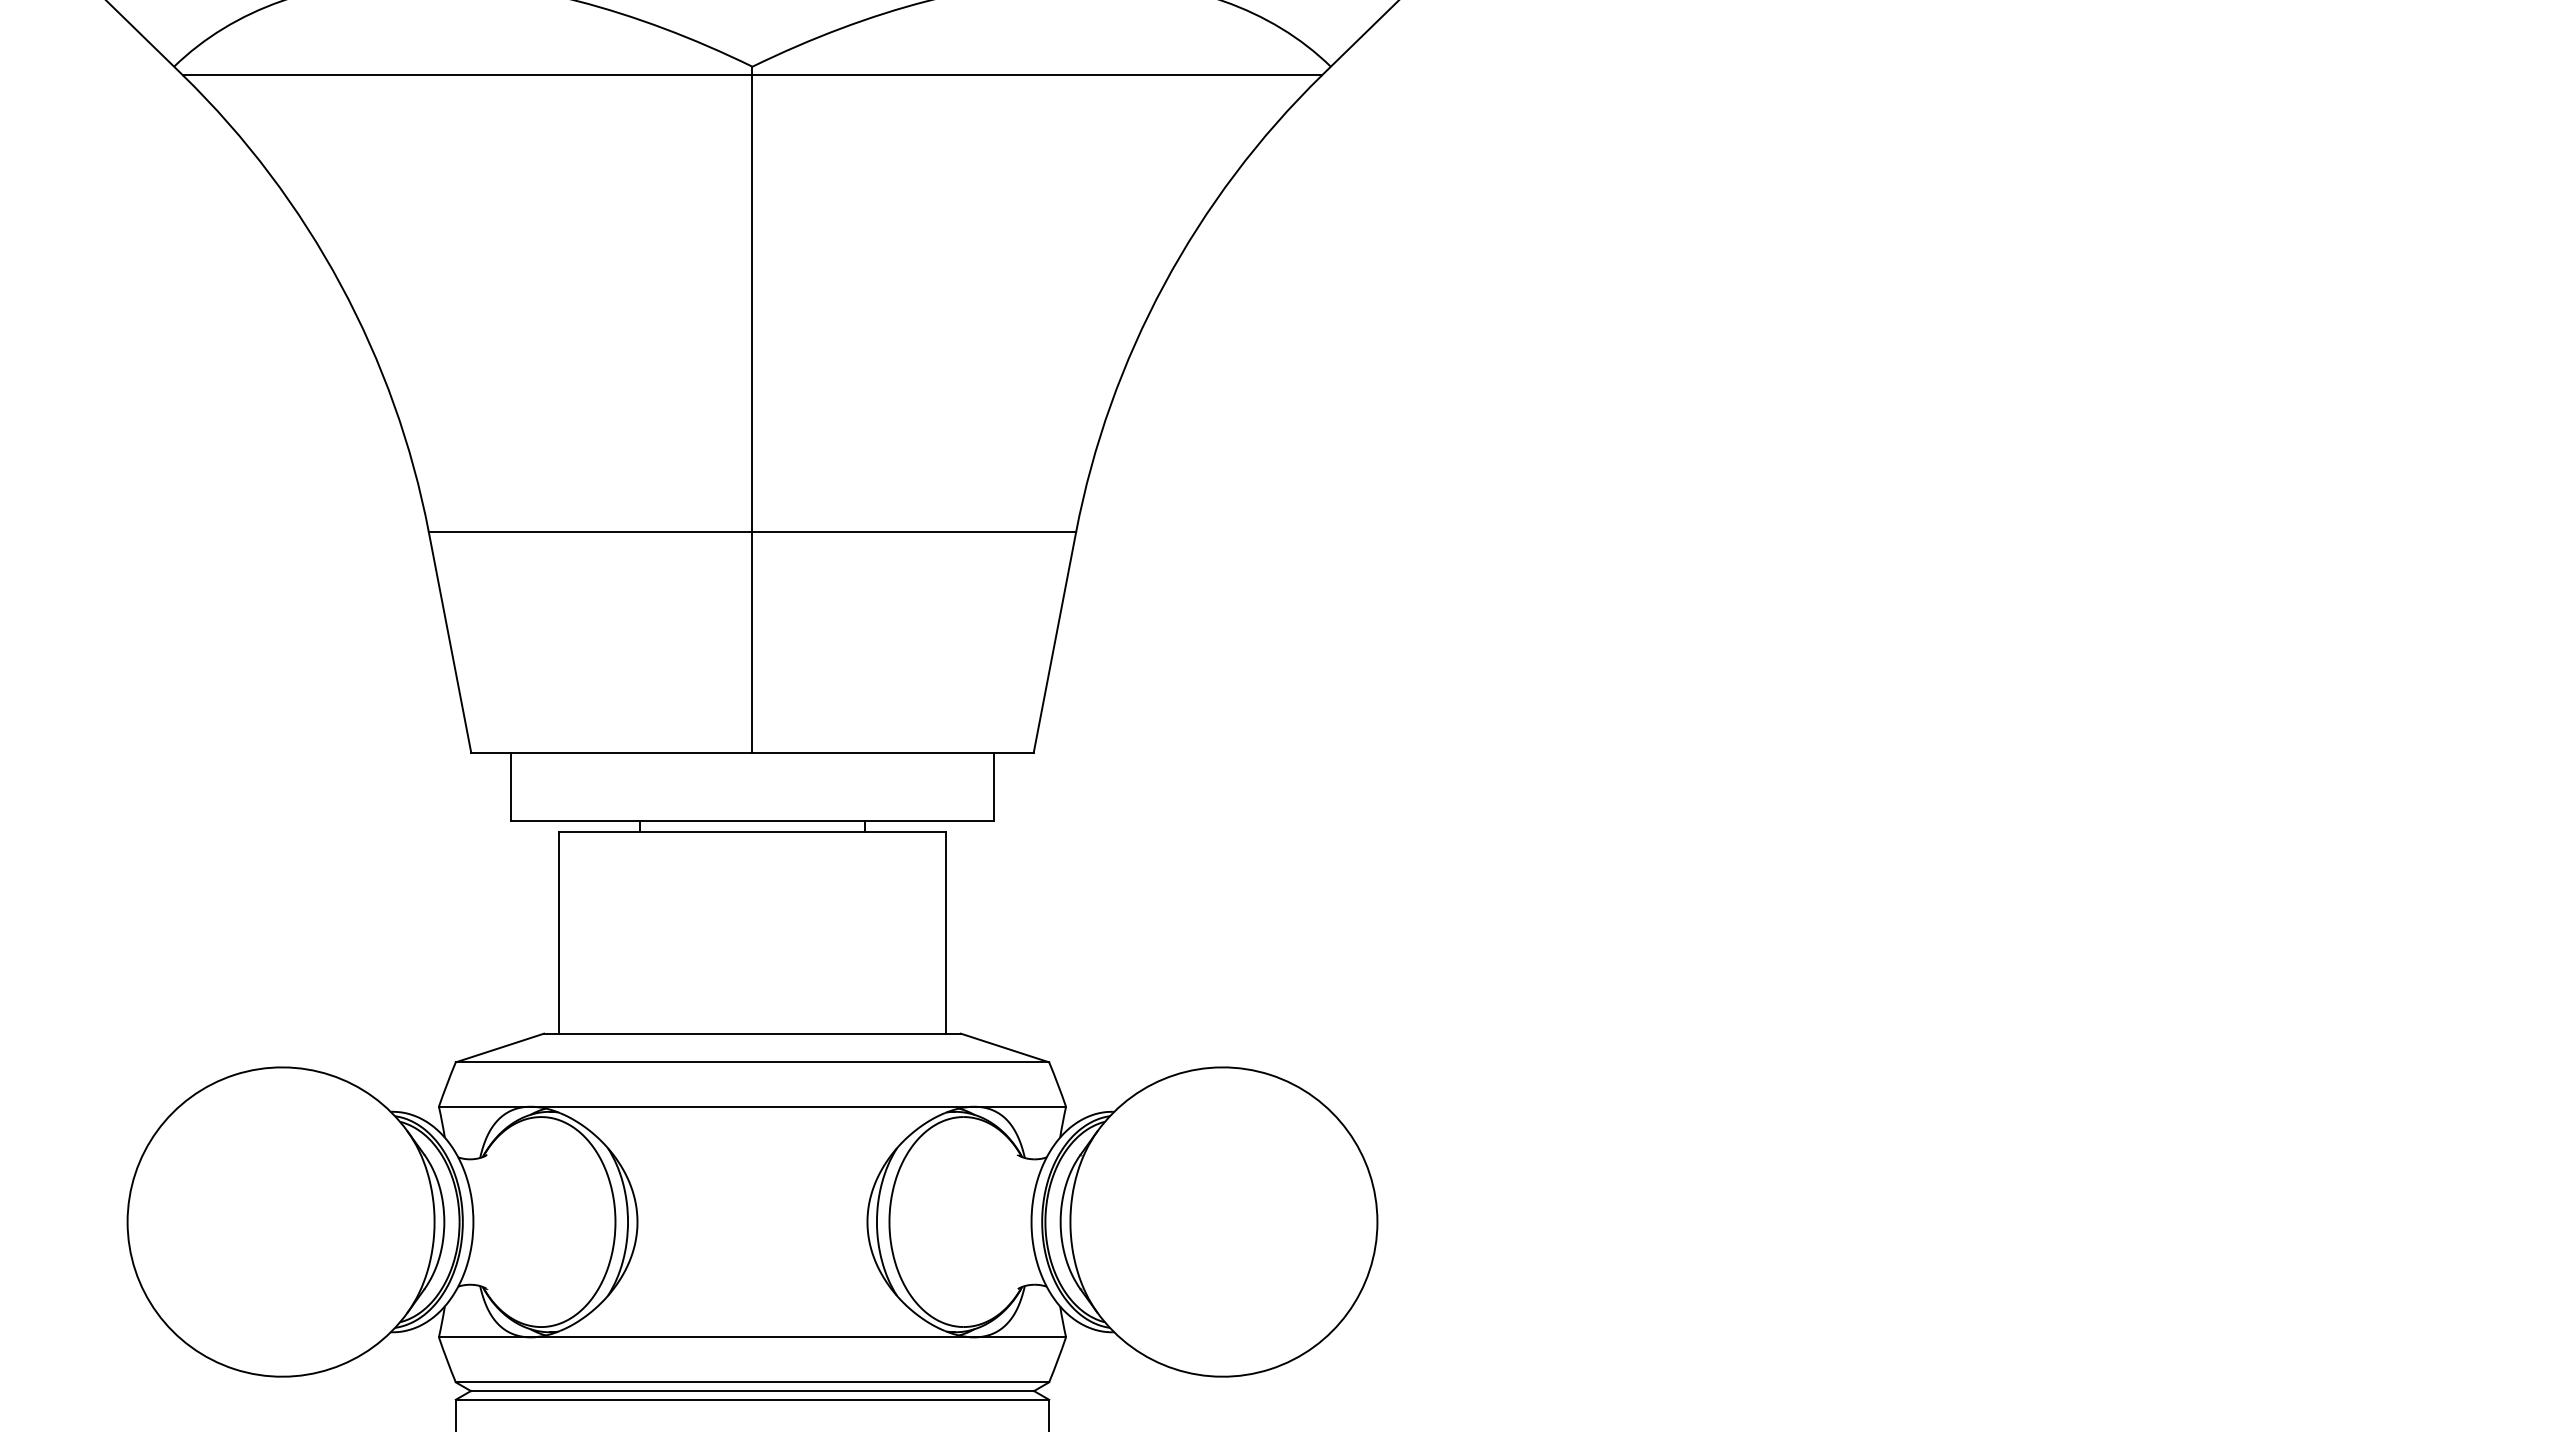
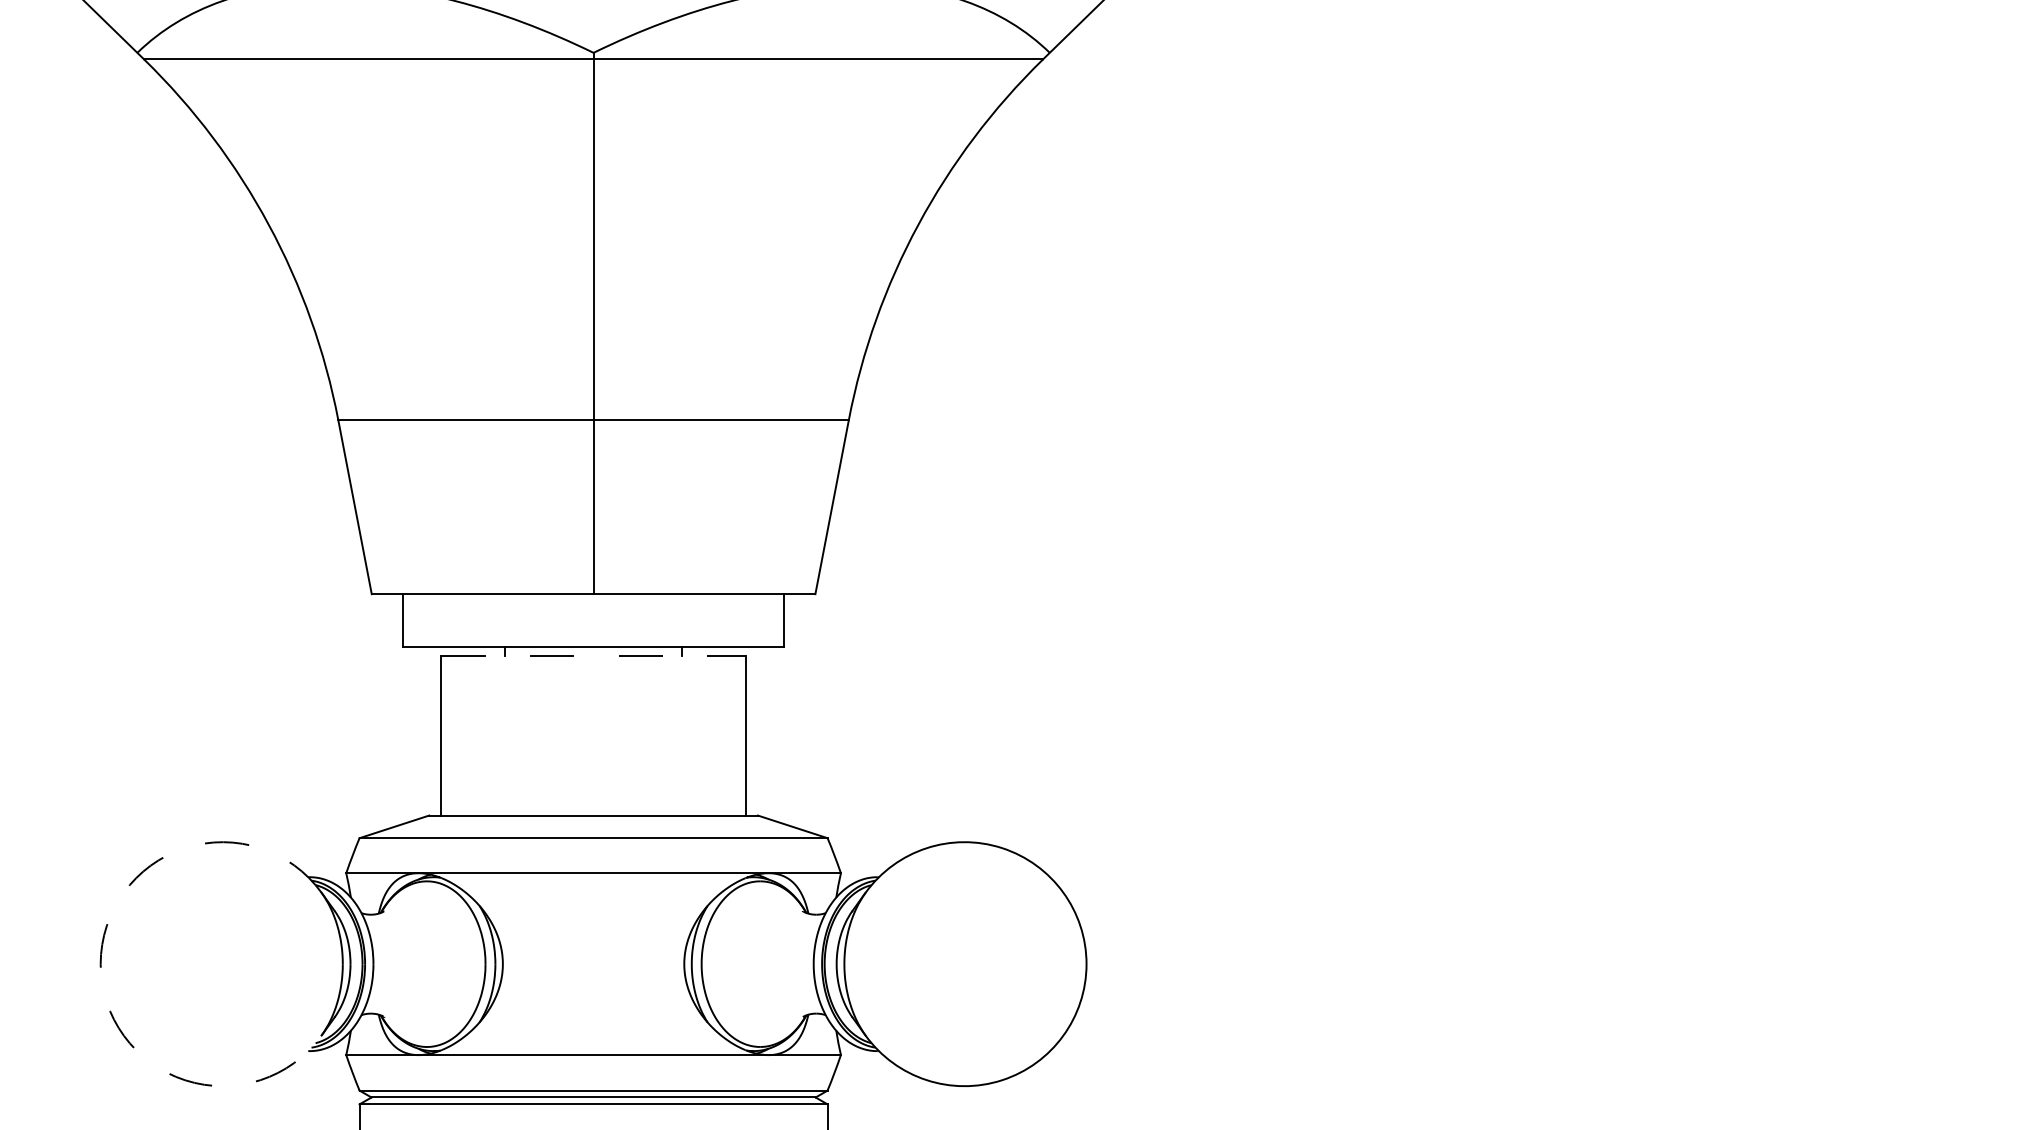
line: (752, 831) -> (593, 656), solid -> dashed
arc: (127, 1222) -> (100, 964), solid -> dashed

